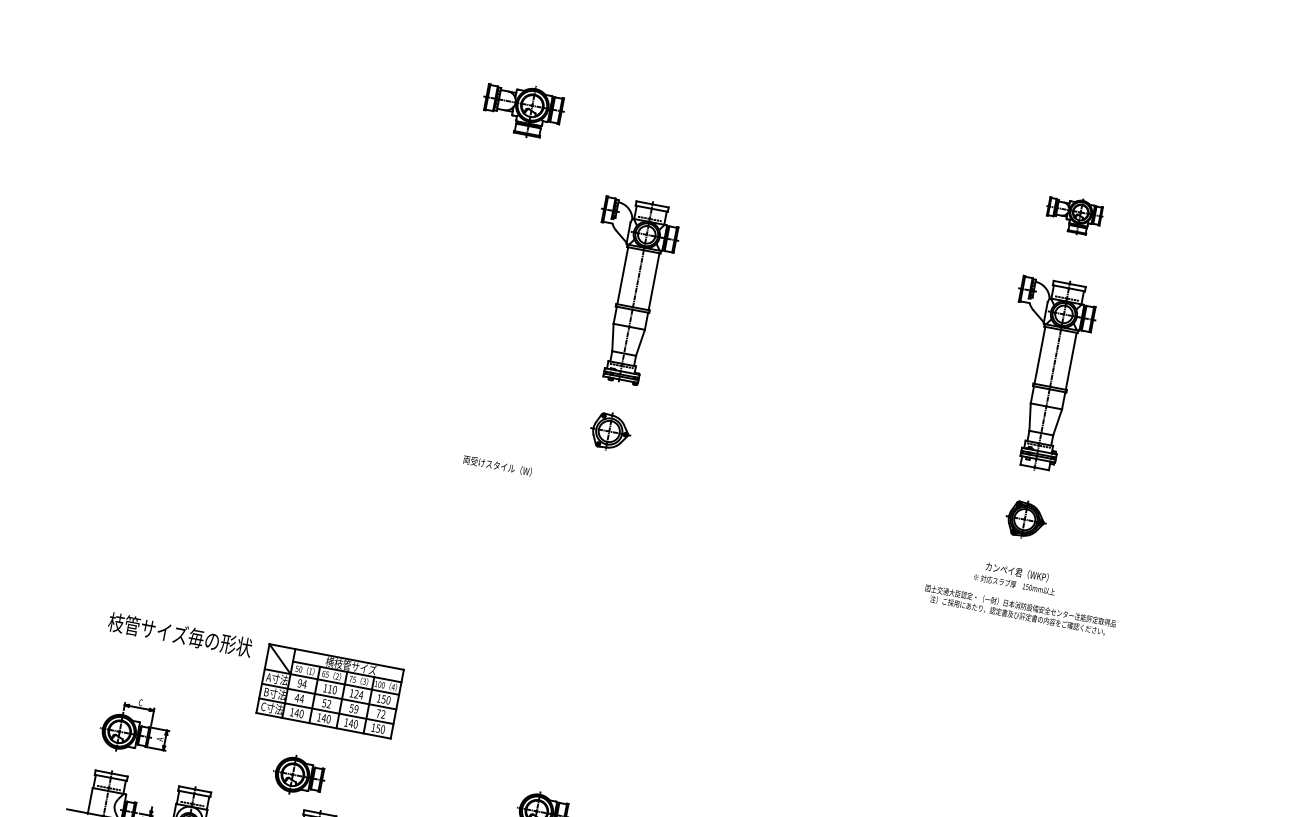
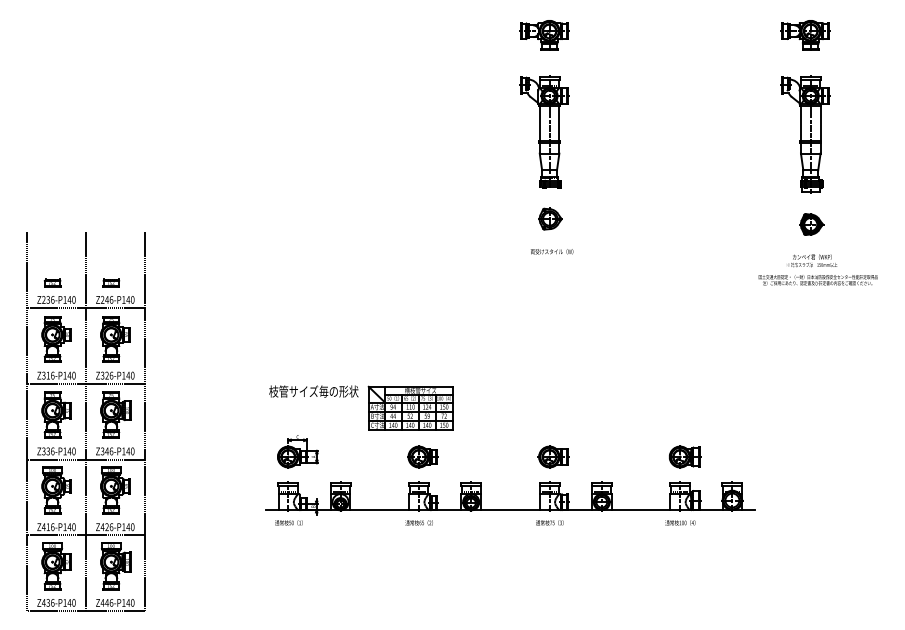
part: (522, 111) -> (544, 35), moved
part: (1073, 216) -> (805, 35), size x1.43
text: (498, 465) -> (552, 251), moved
part: (298, 774) -> (422, 456), moved

